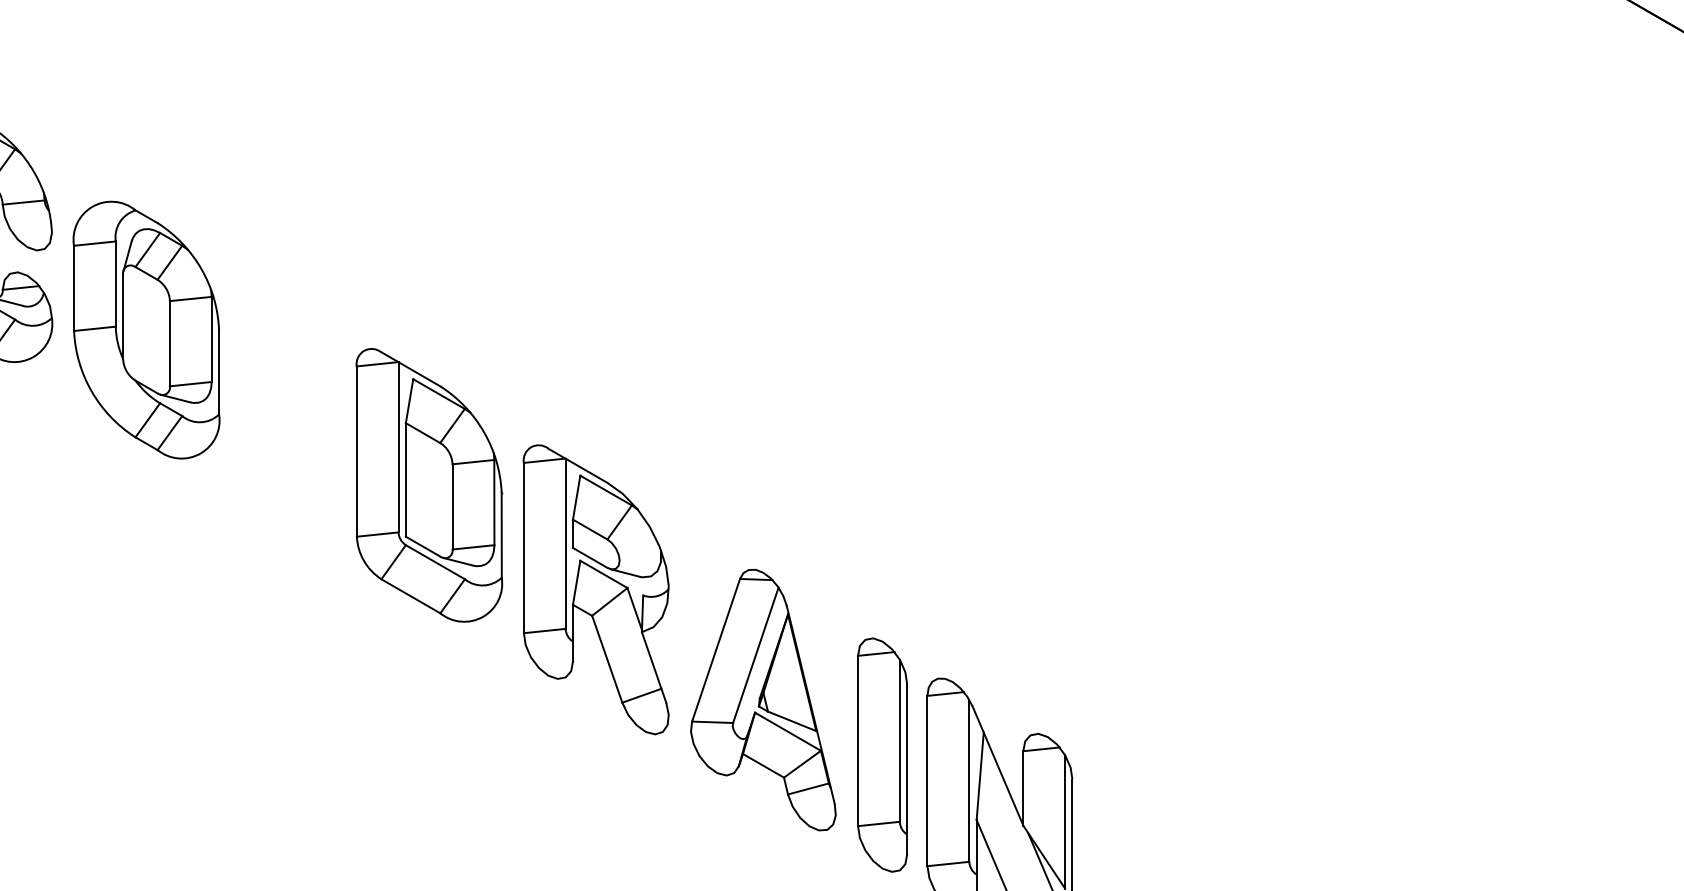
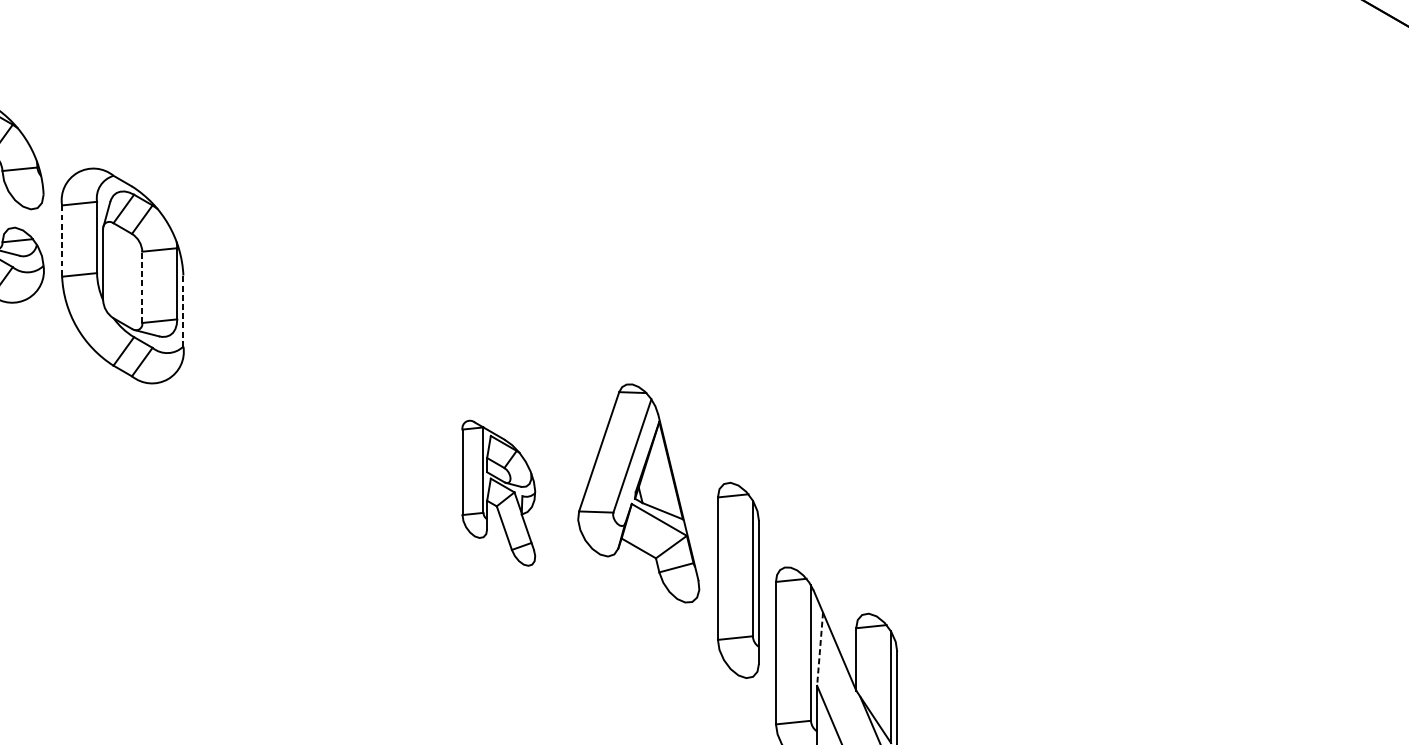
line: (74, 288) -> (62, 241), solid -> dashed
line: (169, 343) -> (141, 287), solid -> dashed
line: (219, 372) -> (183, 311), solid -> dashed
part: (429, 485) -> (359, 405), removed
part: (595, 589) -> (498, 492), size x0.6
part: (763, 699) -> (638, 492), moved
part: (882, 754) -> (738, 579), moved
line: (980, 776) -> (820, 649), solid -> dashed

